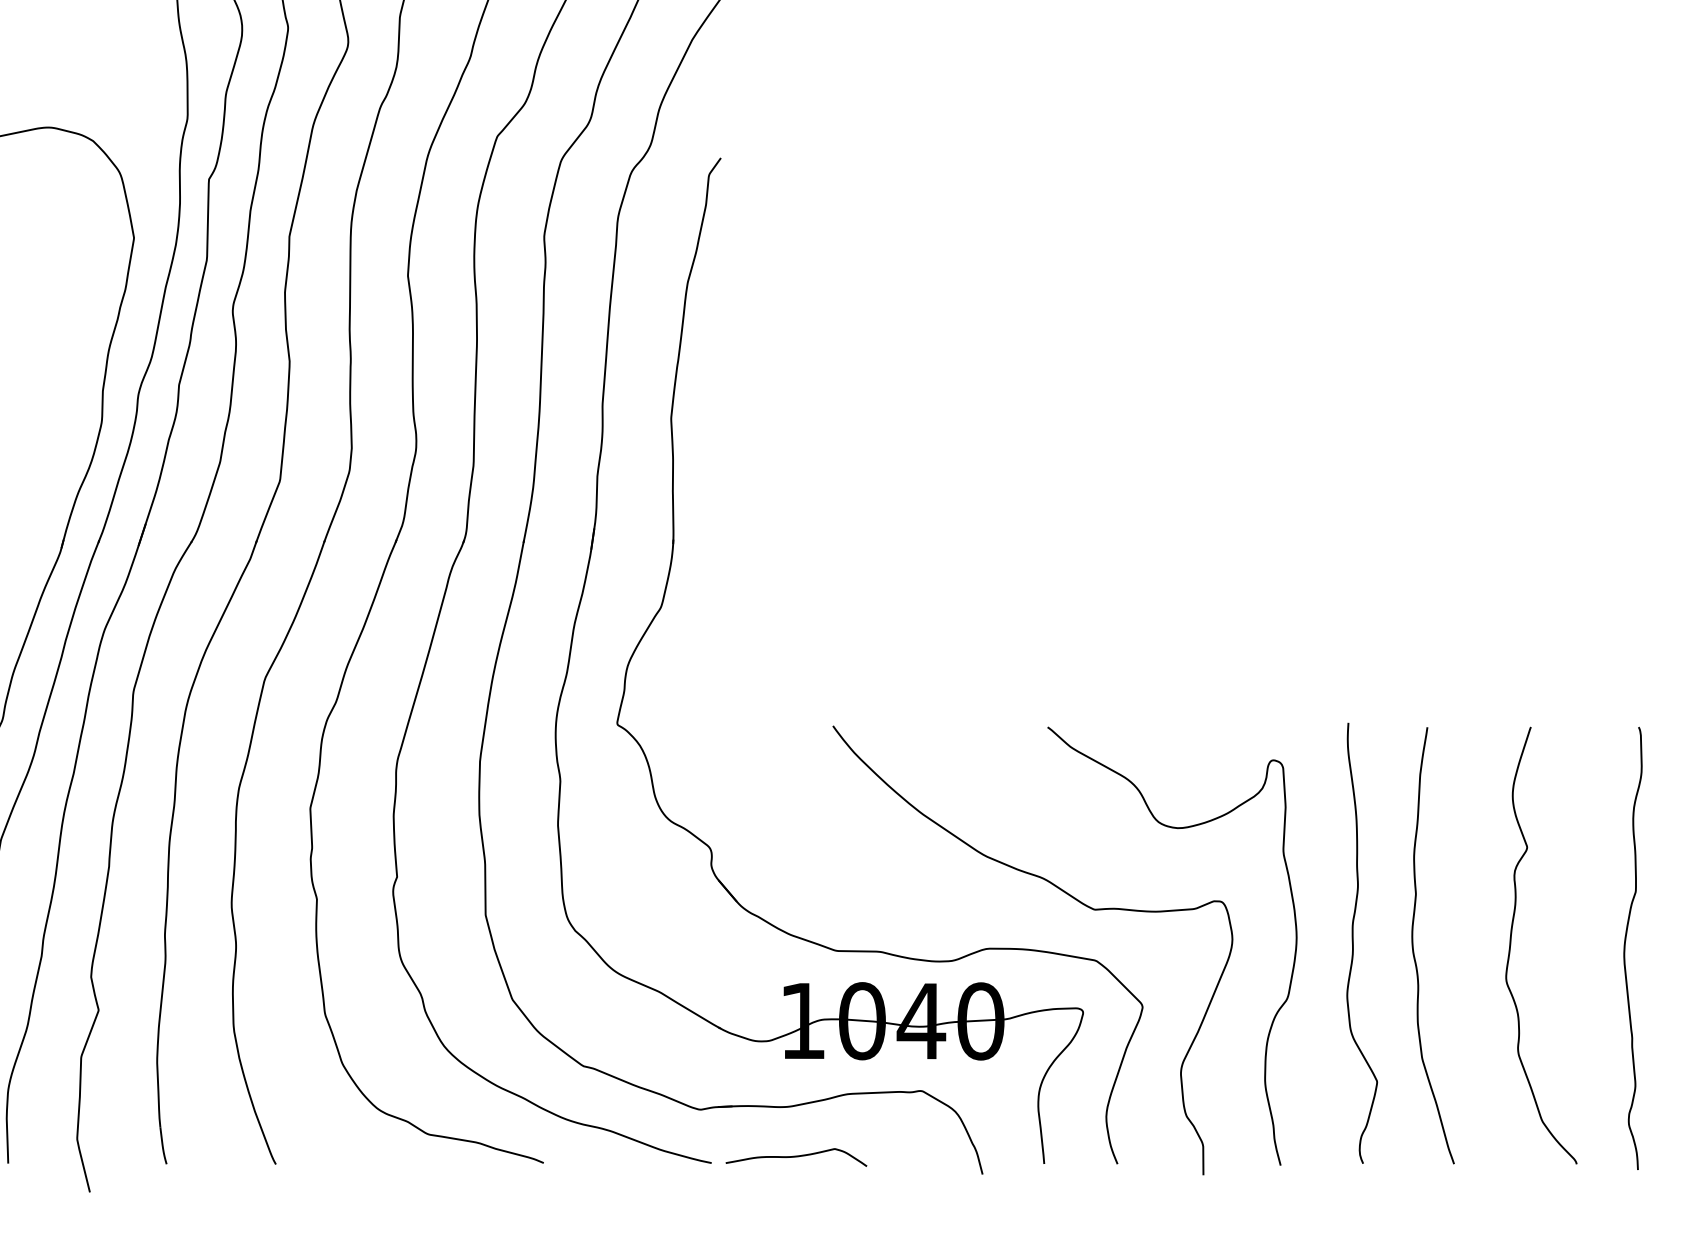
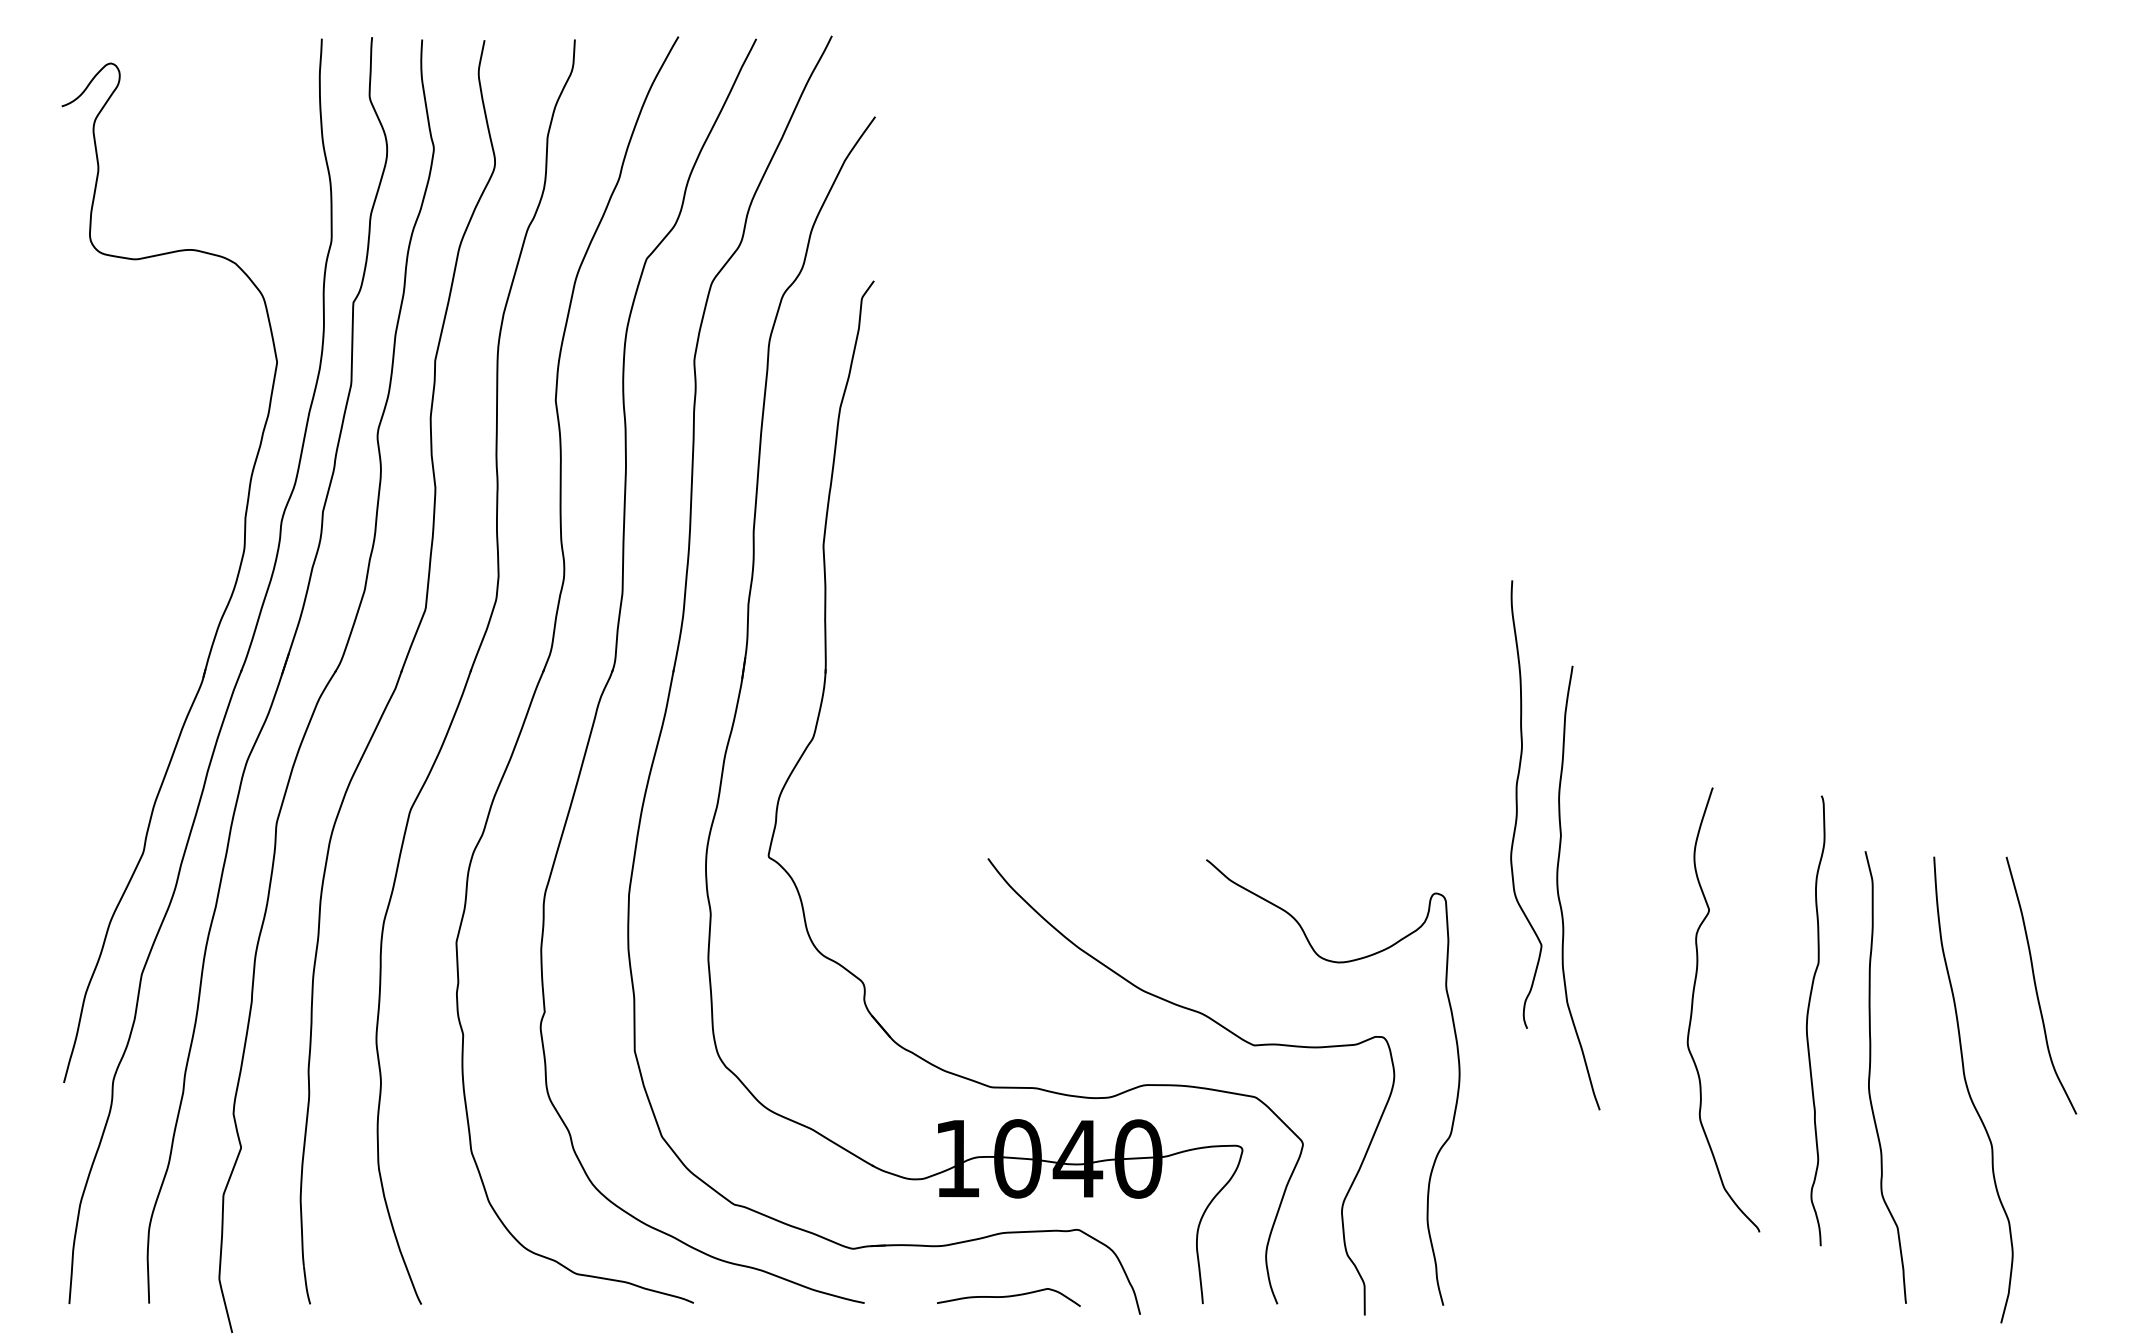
curve: (1511, 940) -> (1693, 1004), moved
curve: (1353, 943) -> (1517, 804), moved
curve: (1413, 945) -> (1558, 887), moved
curve: (1625, 947) -> (1808, 1019), moved
curve: (796, 1157) -> (1008, 1297), moved

